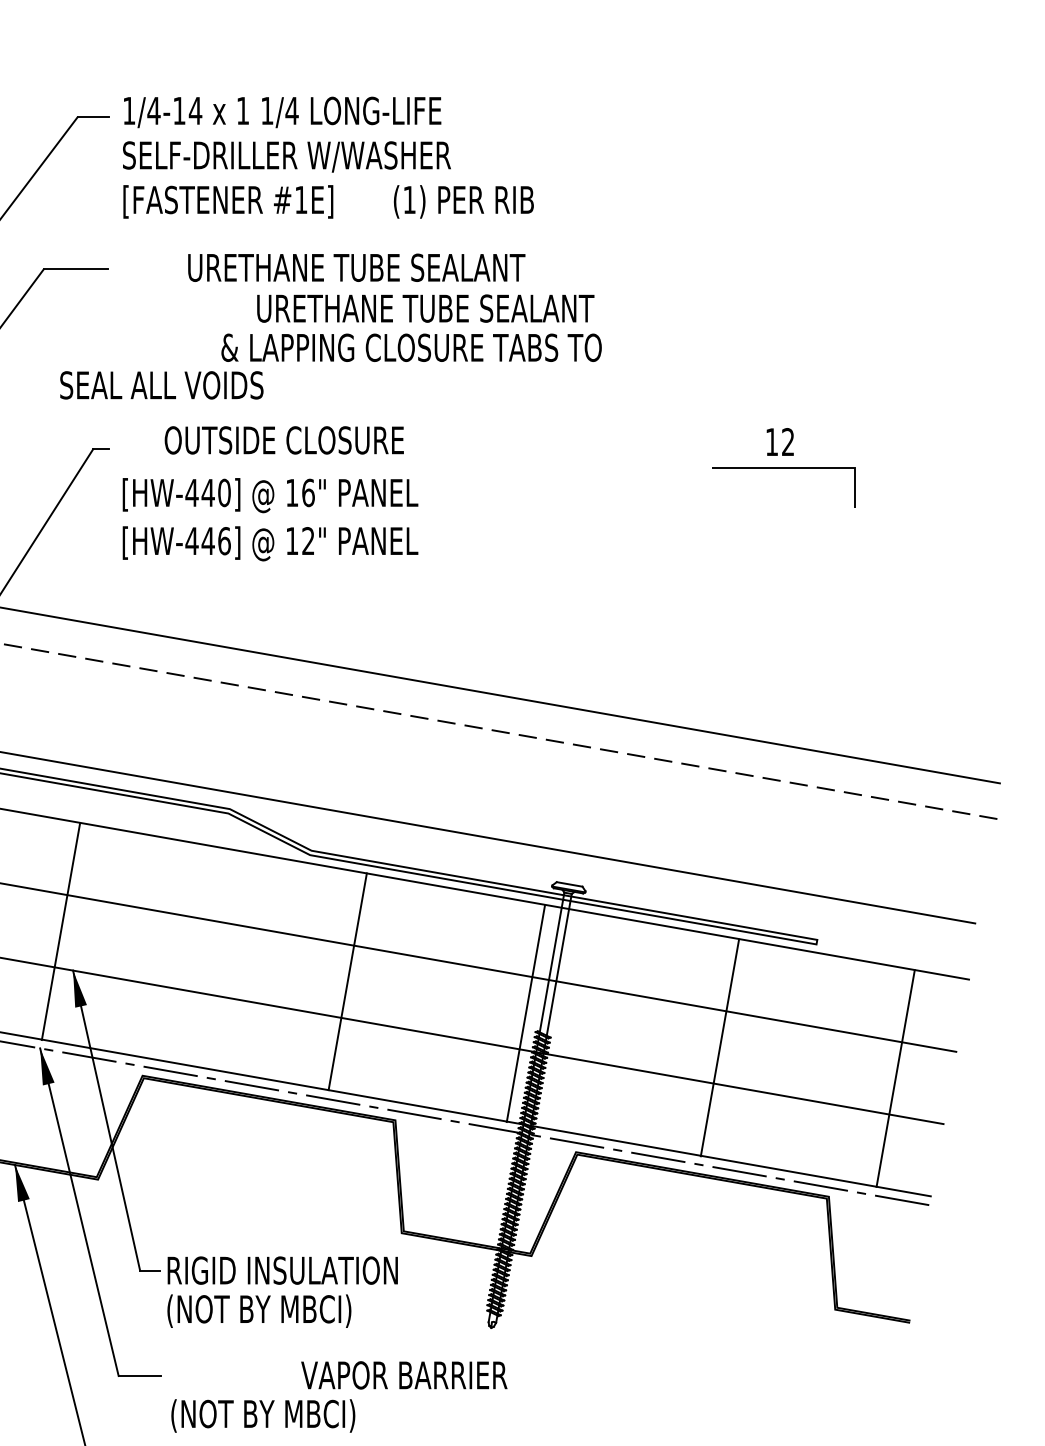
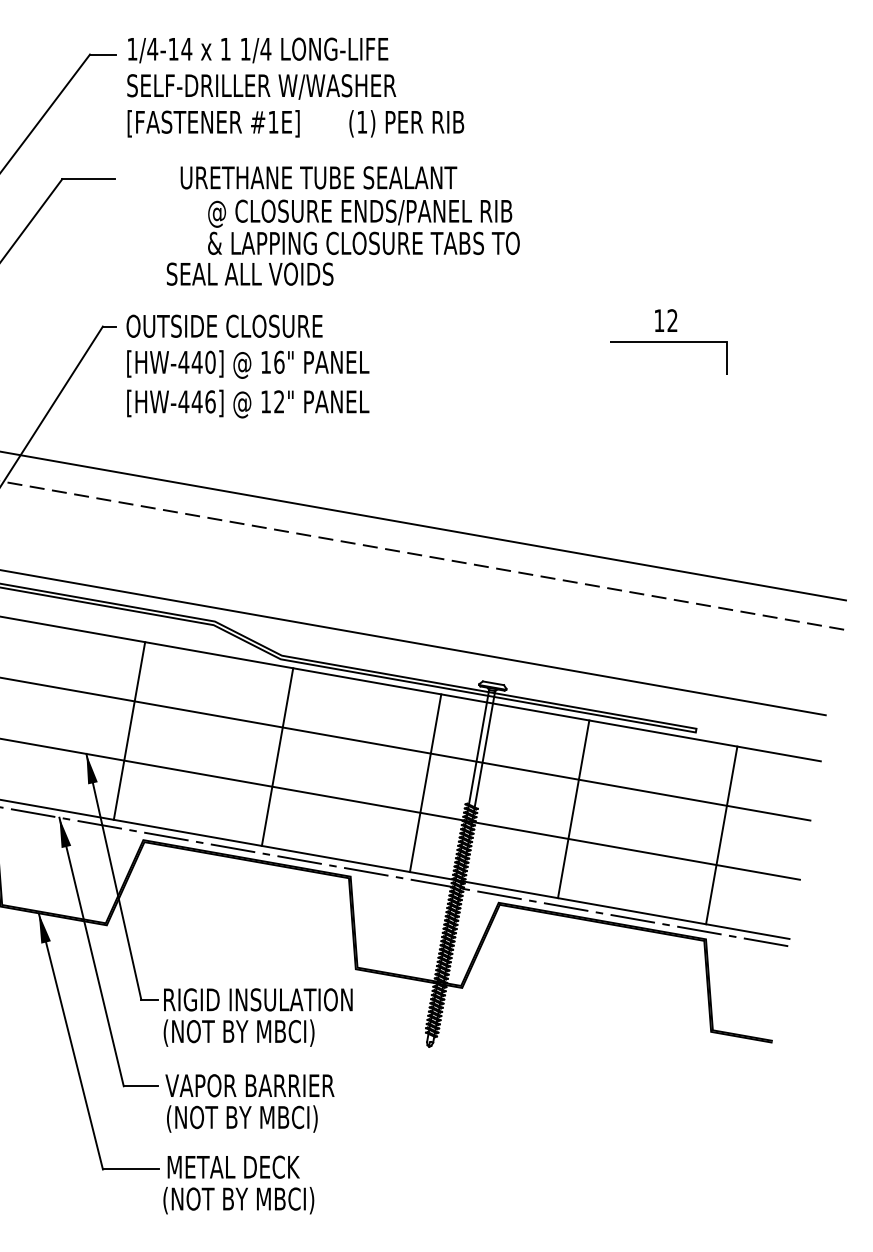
text: (407, 311) -> (360, 213), URETHANE TUBE SEALANT -> @ CLOSURE ENDS/PANEL RIB
text: (161, 384) -> (249, 273), moved
text: (284, 439) -> (224, 325), moved
line: (60, 931) -> (129, 730), moved
line: (347, 981) -> (277, 756), moved
line: (525, 1013) -> (425, 783), moved
line: (719, 1048) -> (573, 809), moved
line: (895, 1078) -> (721, 835), moved
text: (403, 1375) -> (249, 1085), moved

